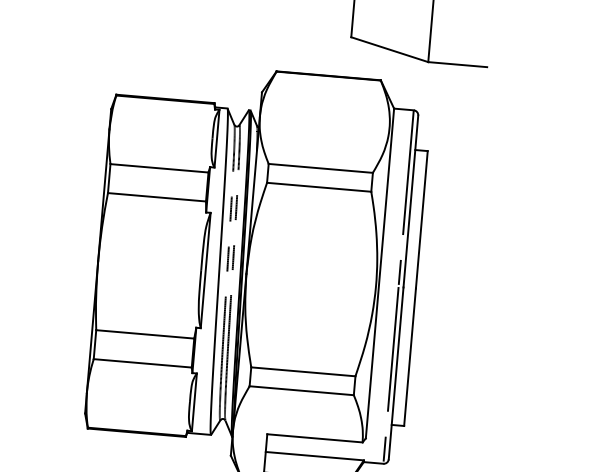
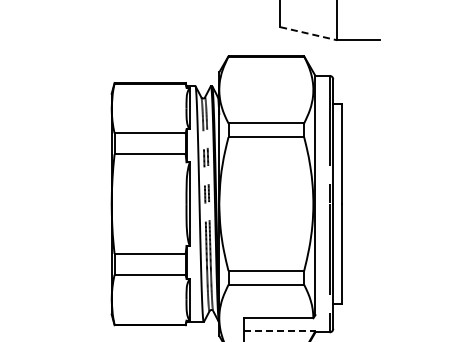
line: (390, 49) -> (309, 33), solid -> dashed
line: (314, 456) -> (279, 331), solid -> dashed

